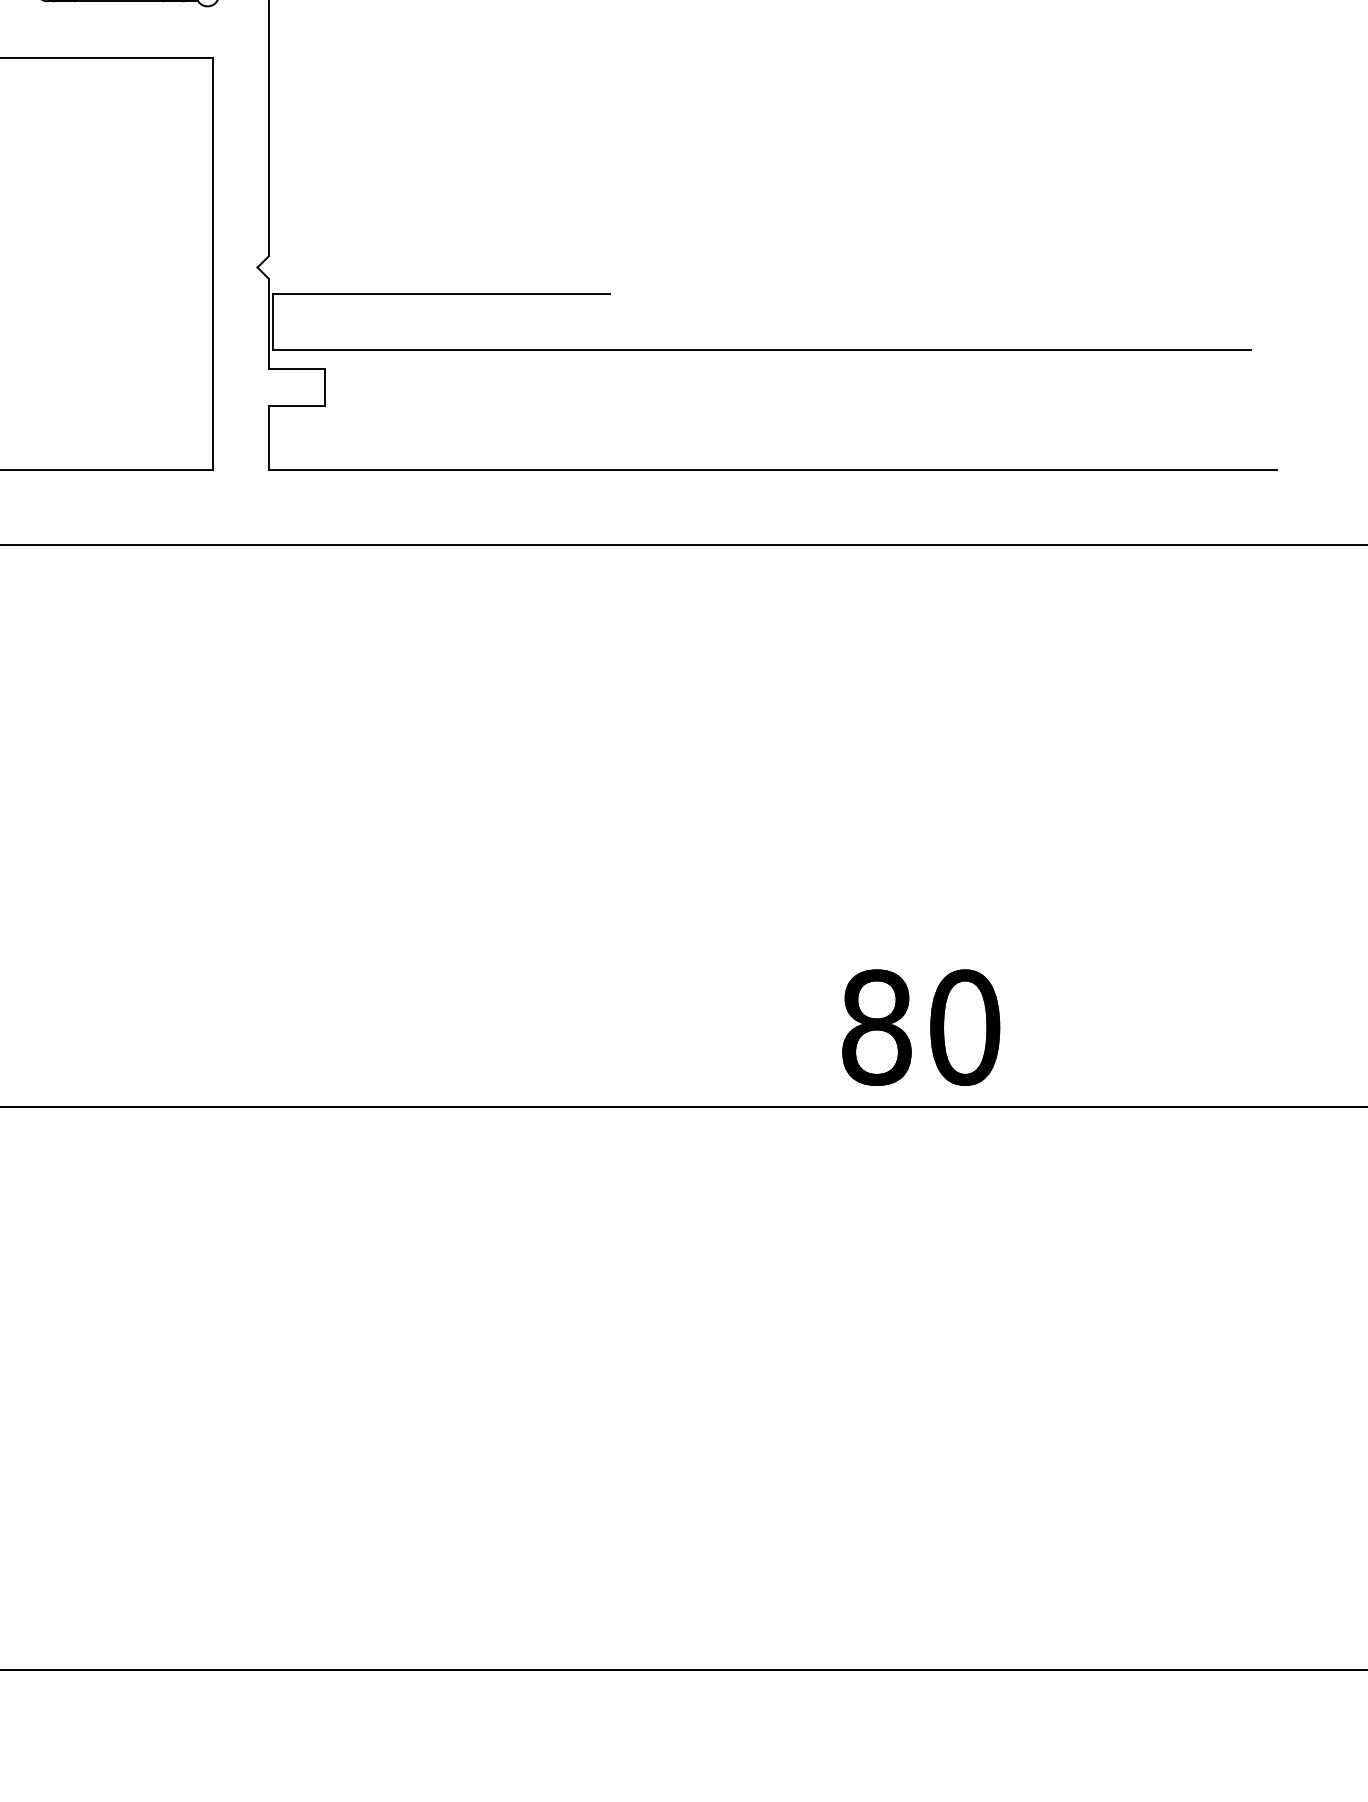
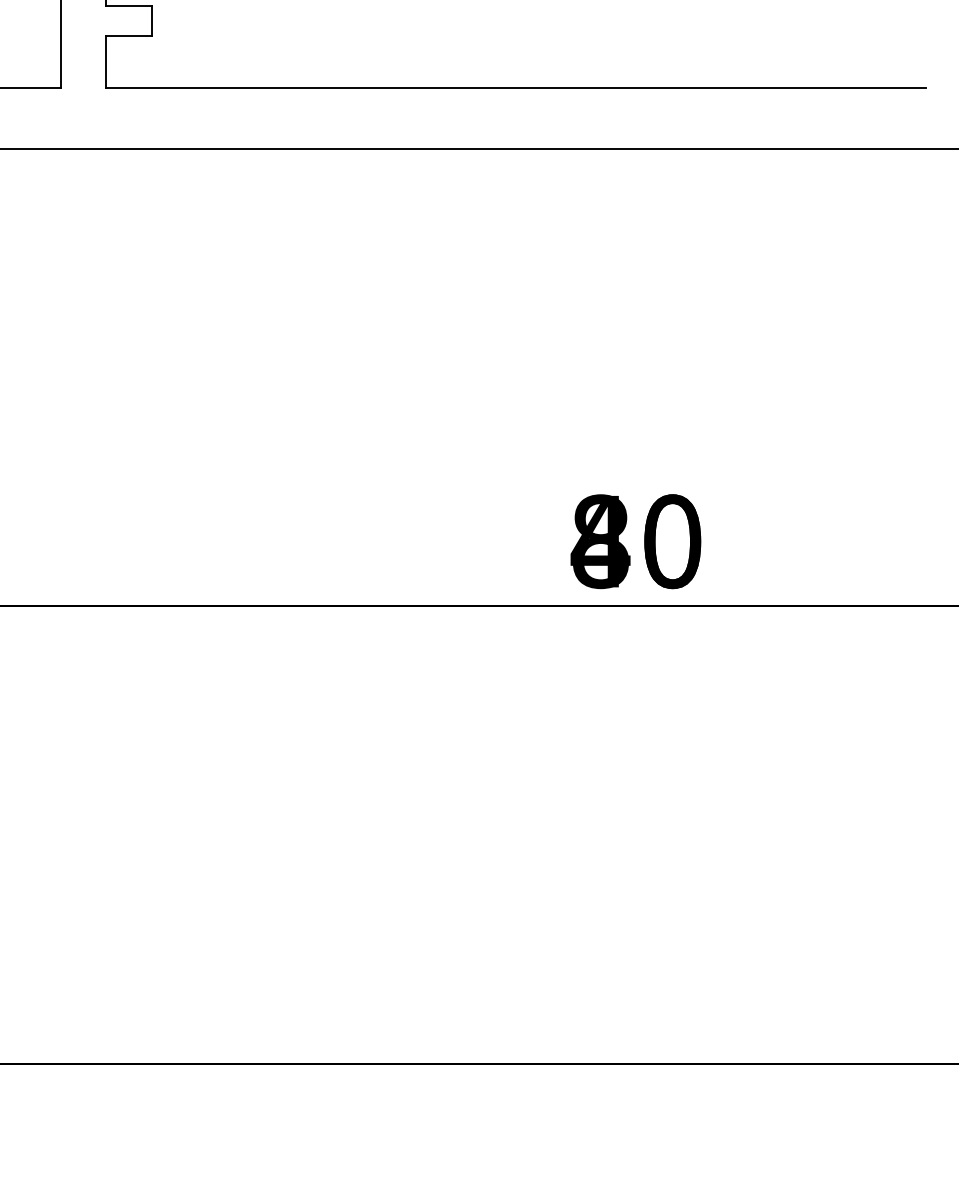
text: (876, 1027) -> (600, 541), 80 -> 40

